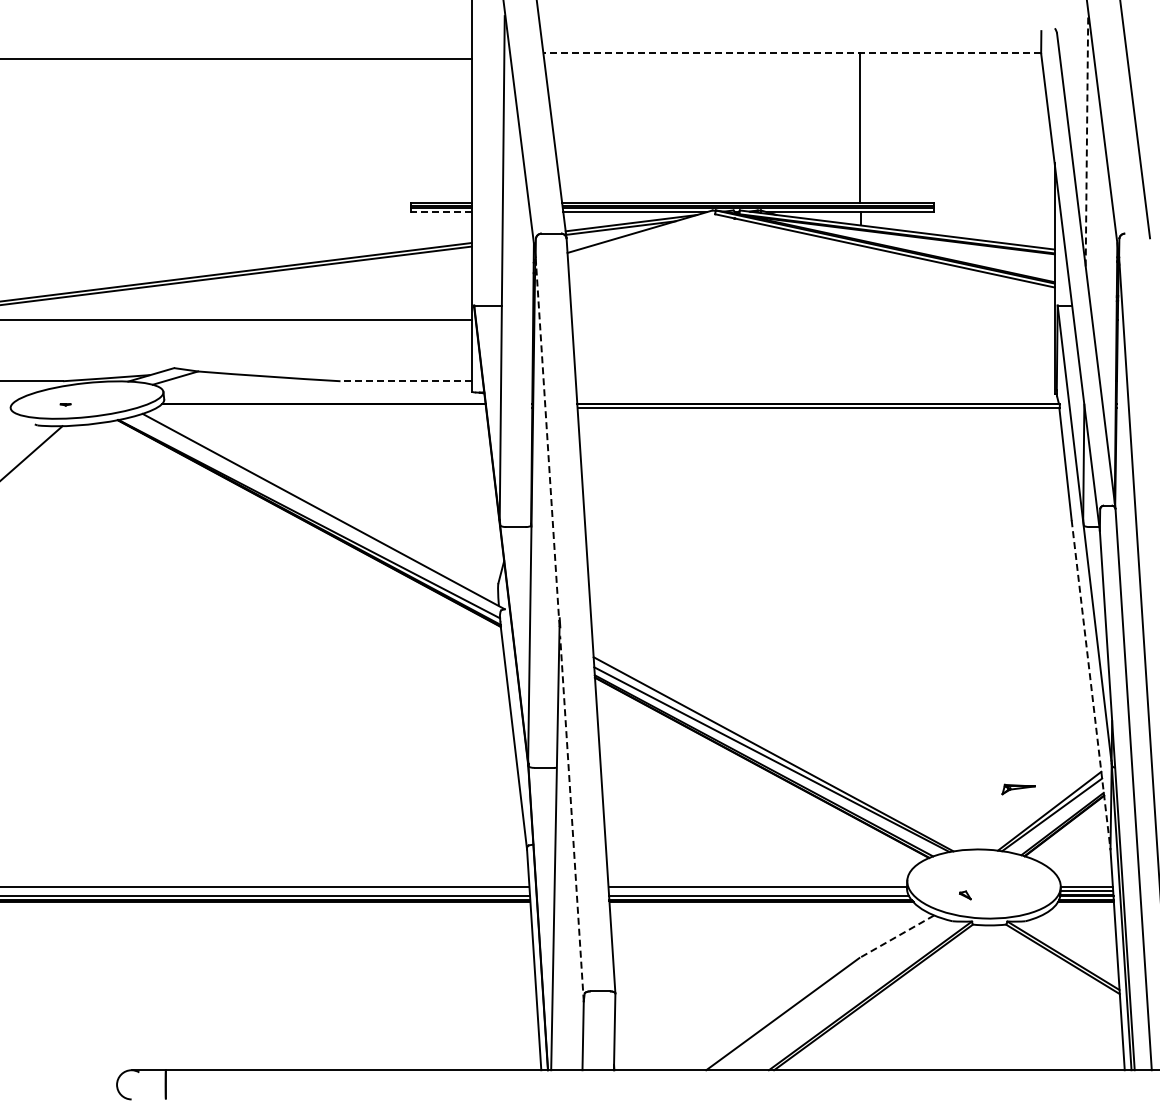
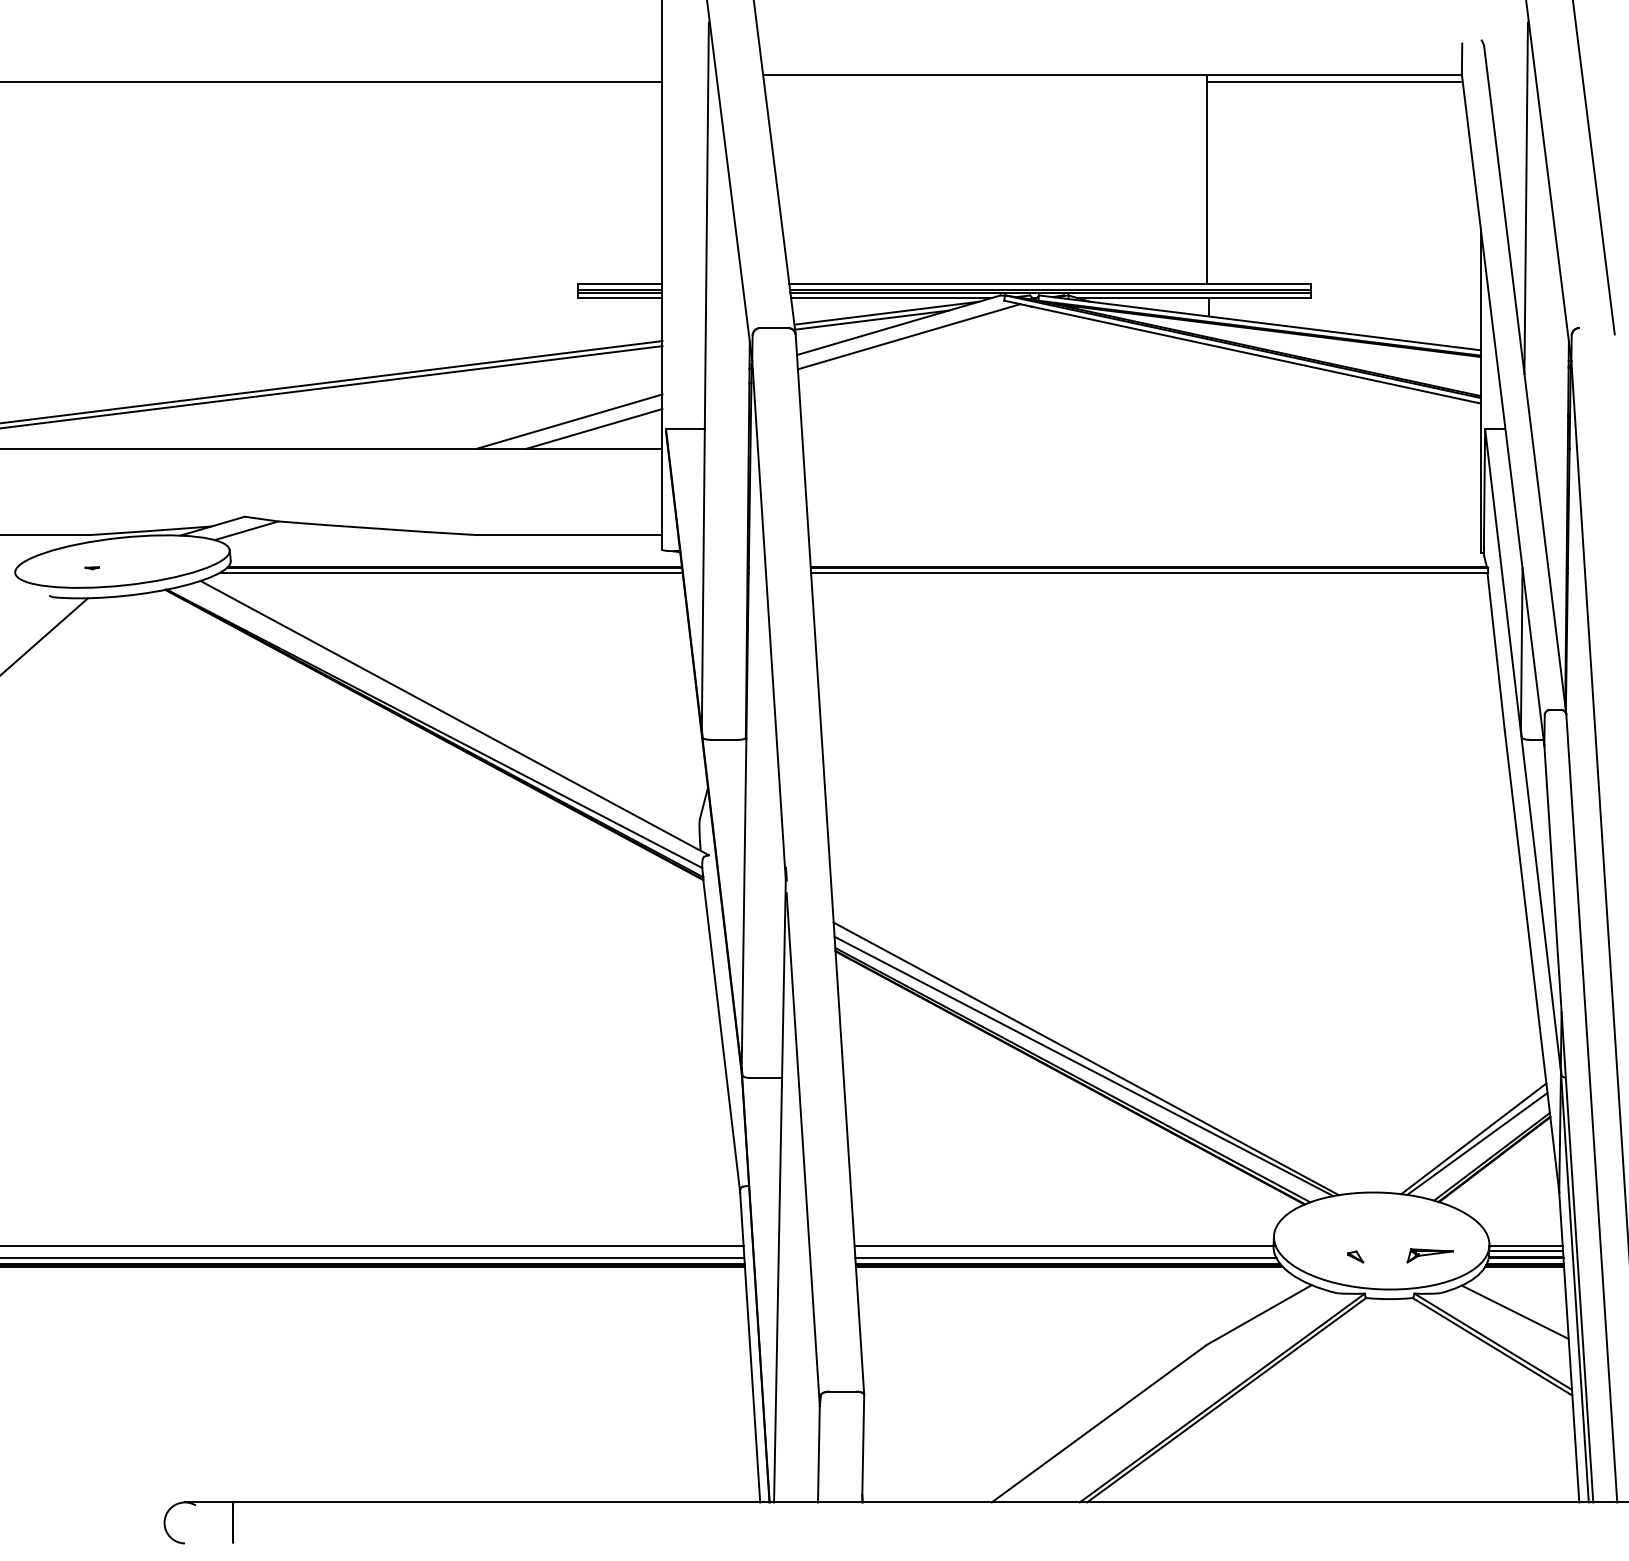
line: (792, 53) -> (1112, 75), dashed -> solid
line: (950, 58) -> (1334, 82), added
line: (1086, 140) -> (1525, 197), dashed -> solid
line: (441, 212) -> (620, 298), dashed -> solid
line: (647, 239) -> (909, 336), added
line: (405, 300) -> (569, 421), added
line: (422, 305) -> (593, 428), added
line: (406, 381) -> (570, 535), dashed -> solid
line: (321, 408) -> (451, 573), added
line: (547, 441) -> (768, 619), dashed -> solid
line: (1091, 684) -> (1532, 960), dashed -> solid
part: (1018, 789) -> (1430, 1255), moved
line: (571, 818) -> (802, 1149), dashed -> solid
line: (1079, 934) -> (1515, 1311), added
line: (896, 937) -> (1258, 1316), dashed -> solid

